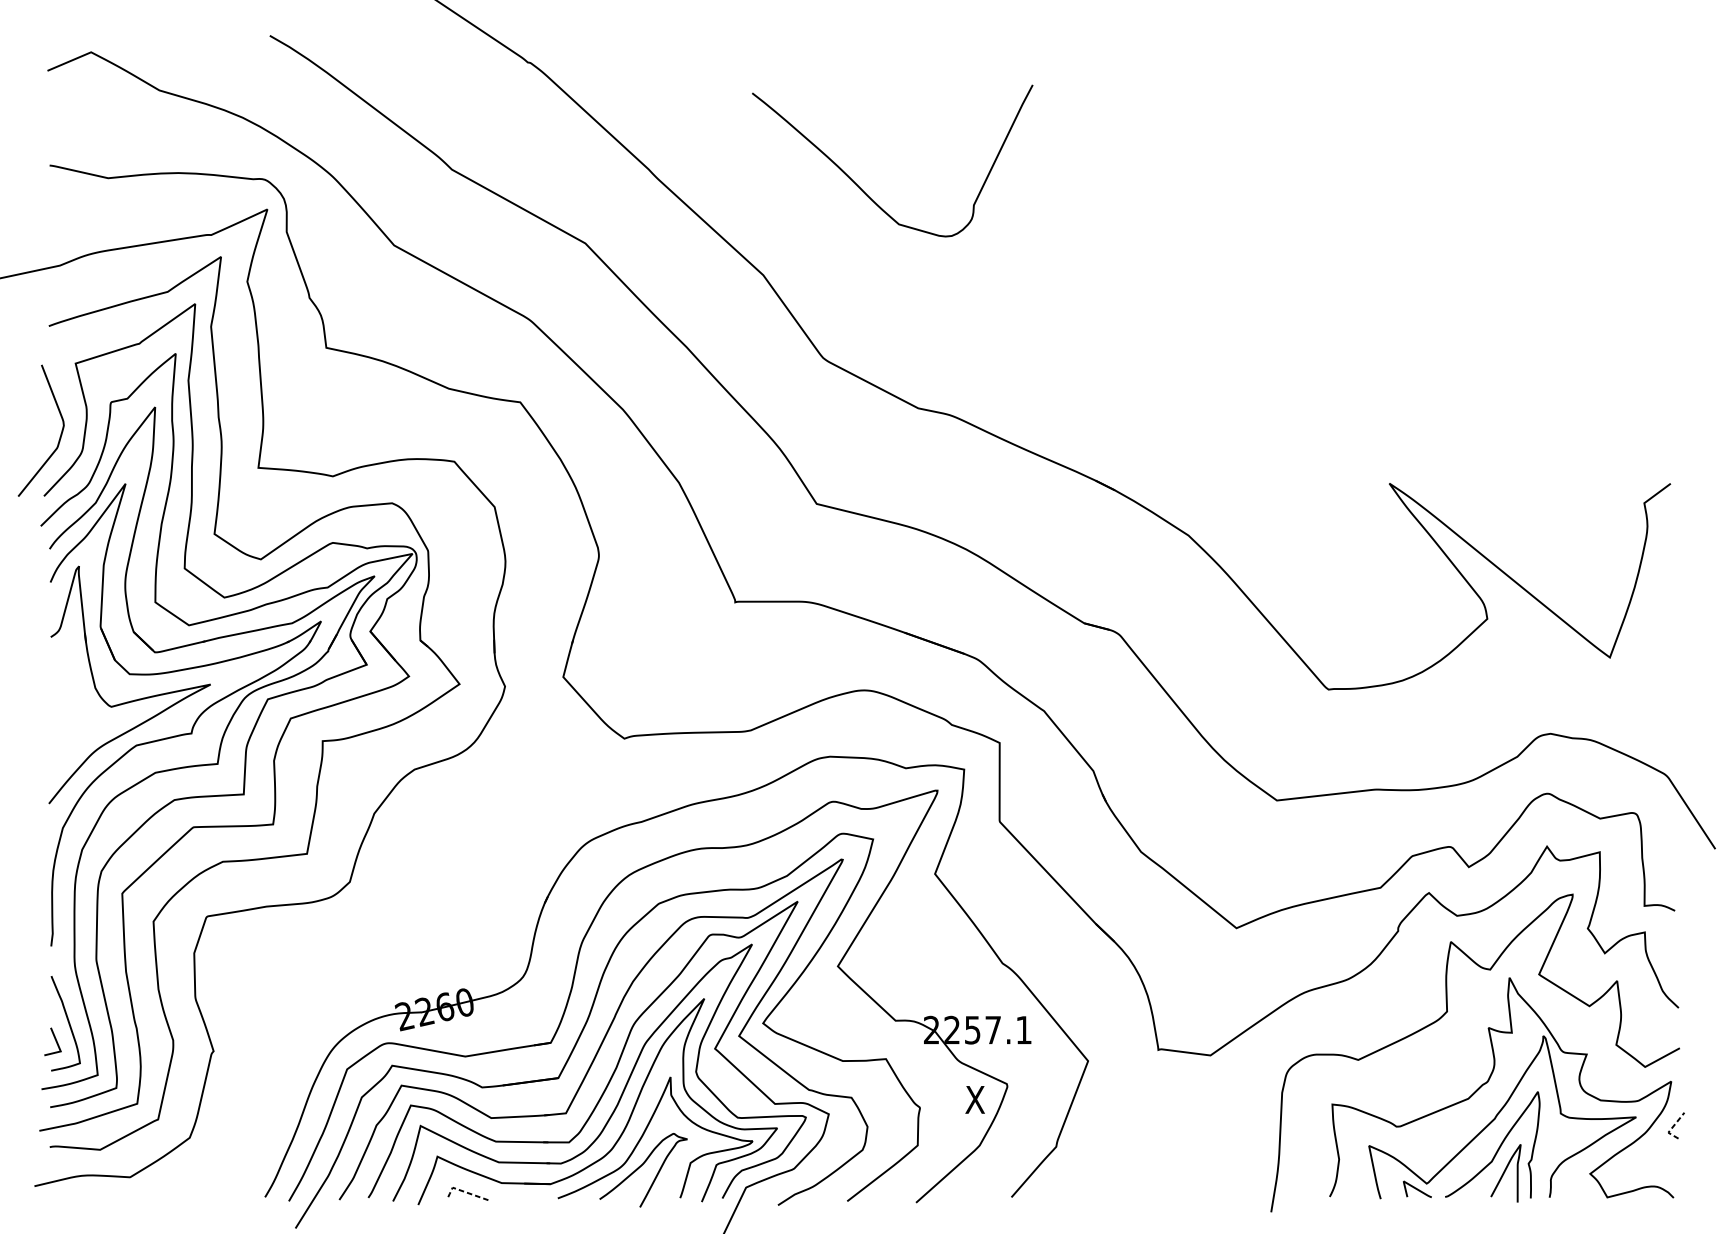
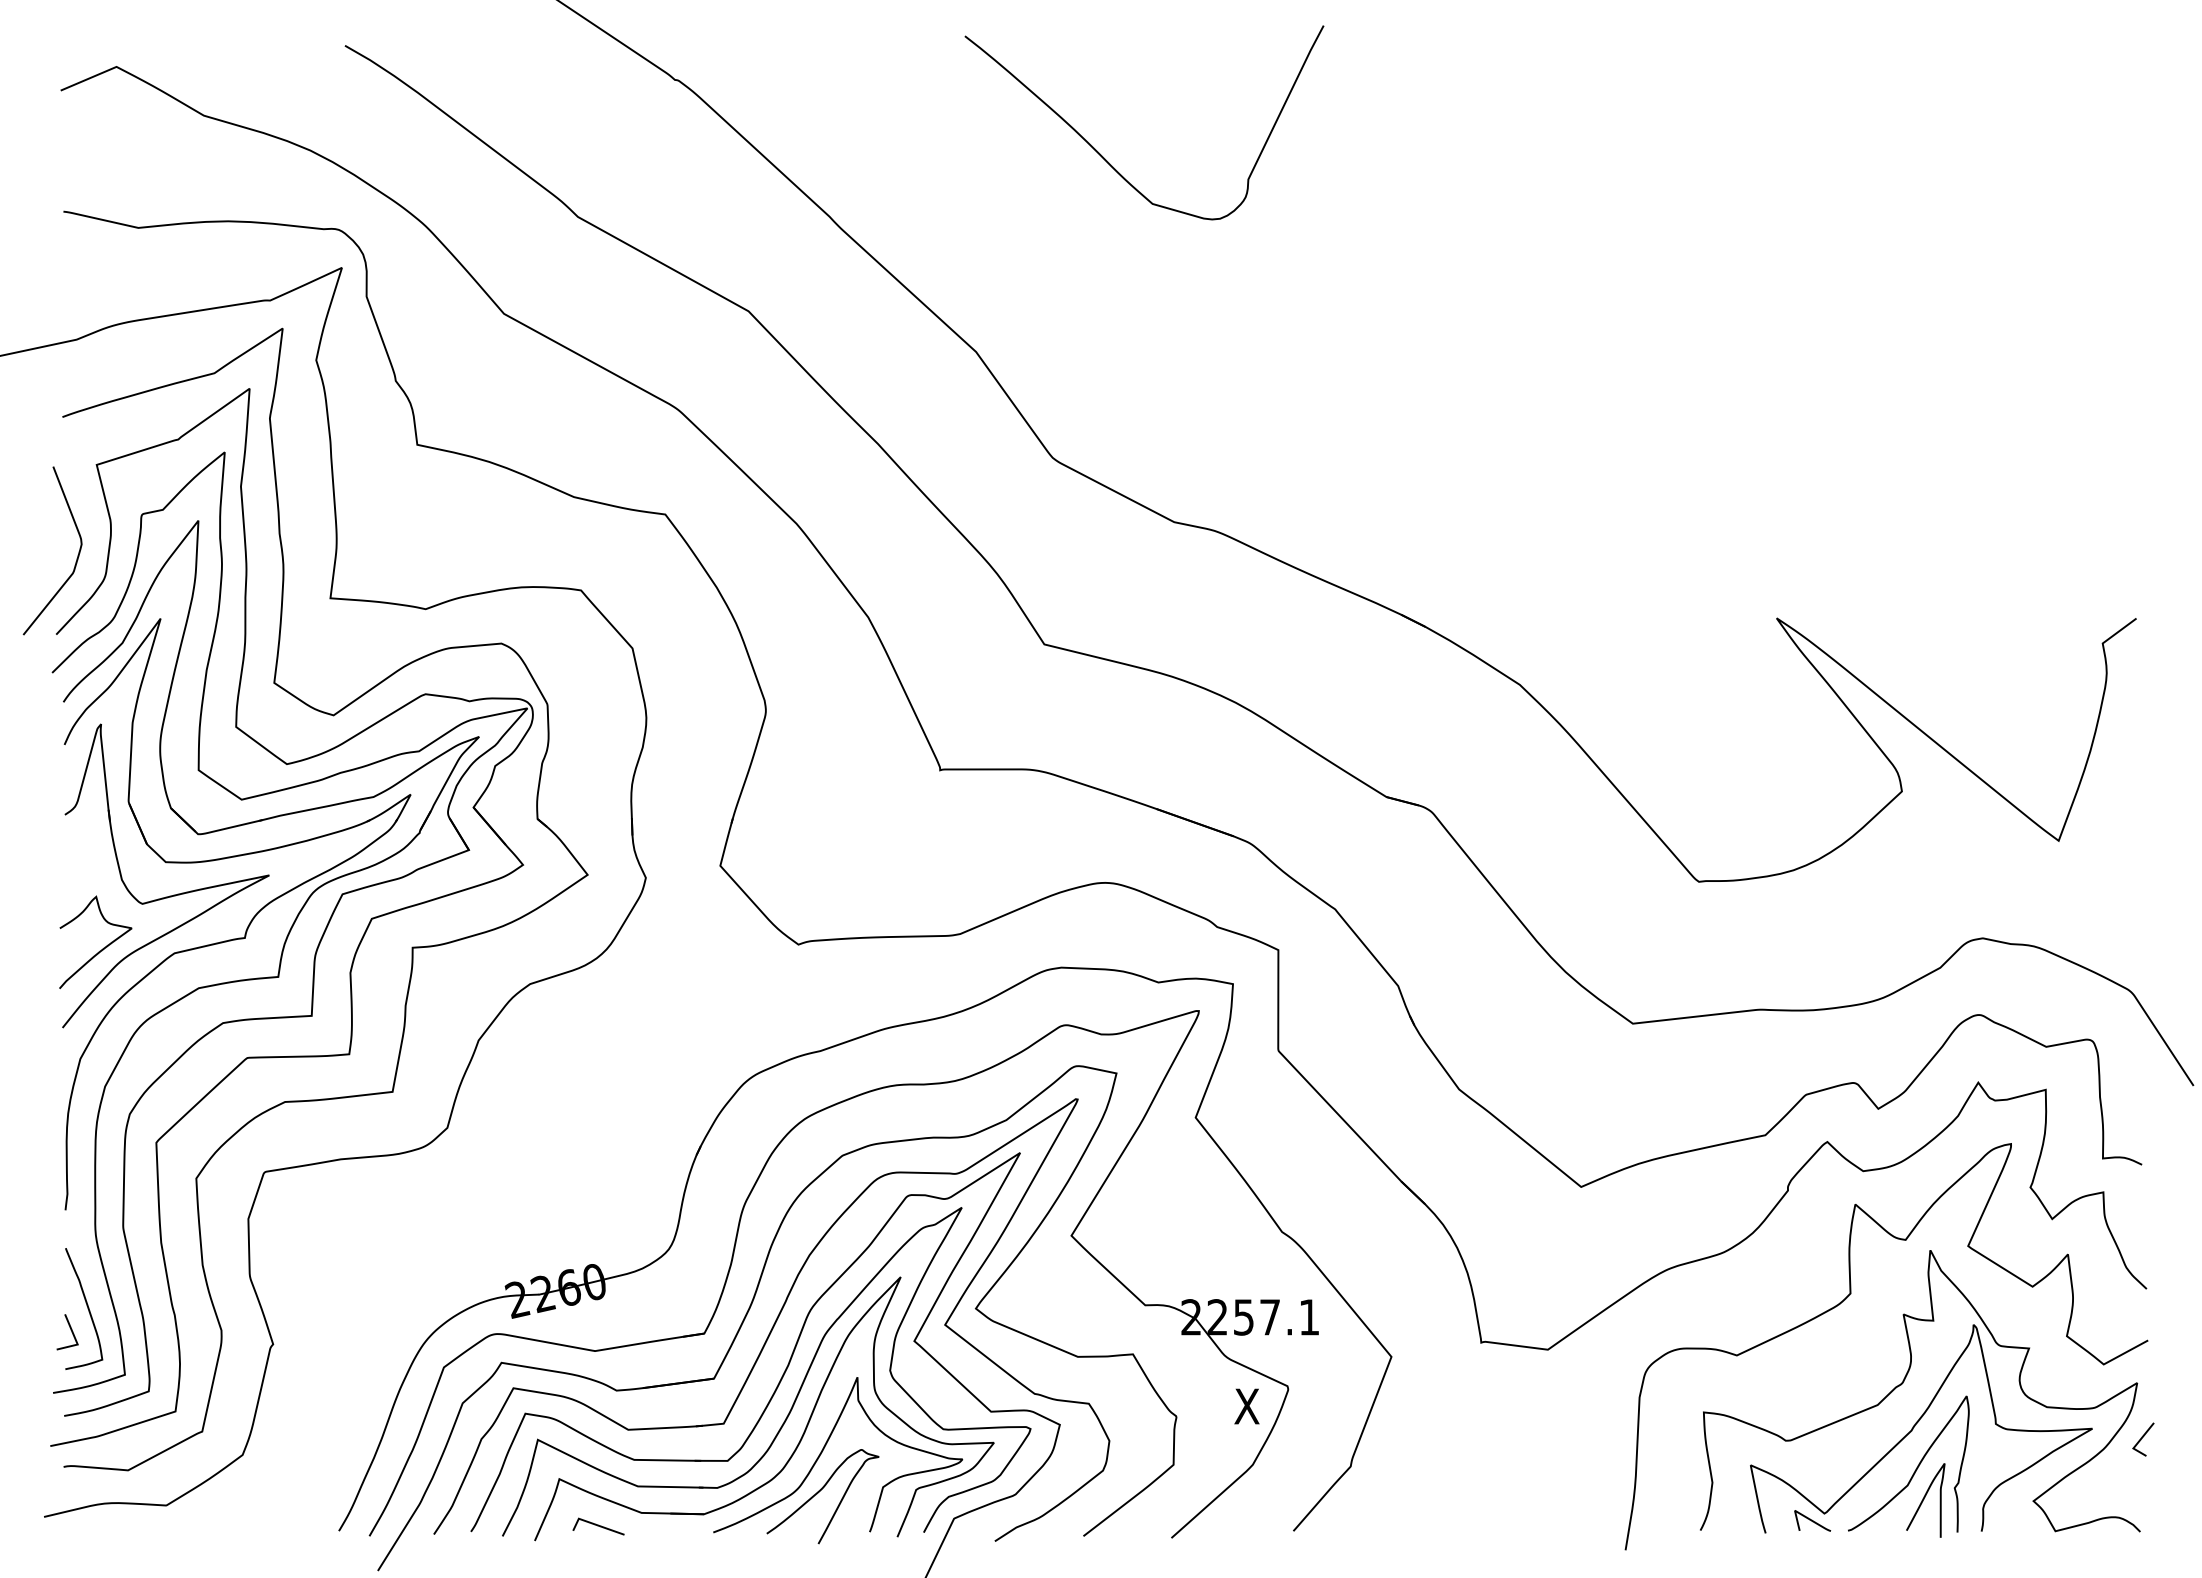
curve: (862, 189) -> (1106, 159), moved
curve: (80, 741) -> (102, 948), added
line: (1672, 1128) -> (2138, 1442), dashed -> solid
line: (464, 1191) -> (593, 1523), dashed -> solid

